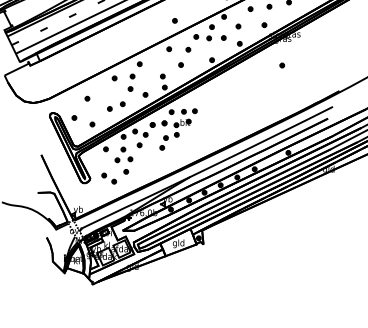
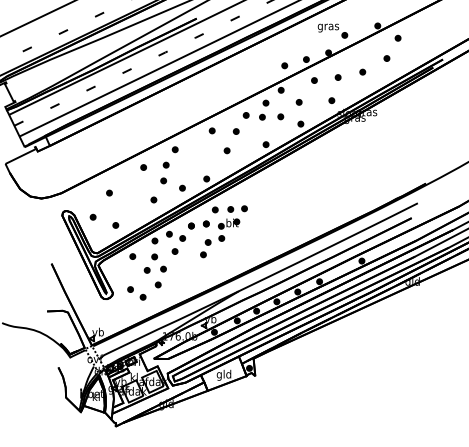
part: (175, 20) -> (219, 94), removed
part: (281, 65) -> (353, 151), removed
part: (162, 75) -> (203, 164), removed
part: (109, 108) -> (137, 205), removed

